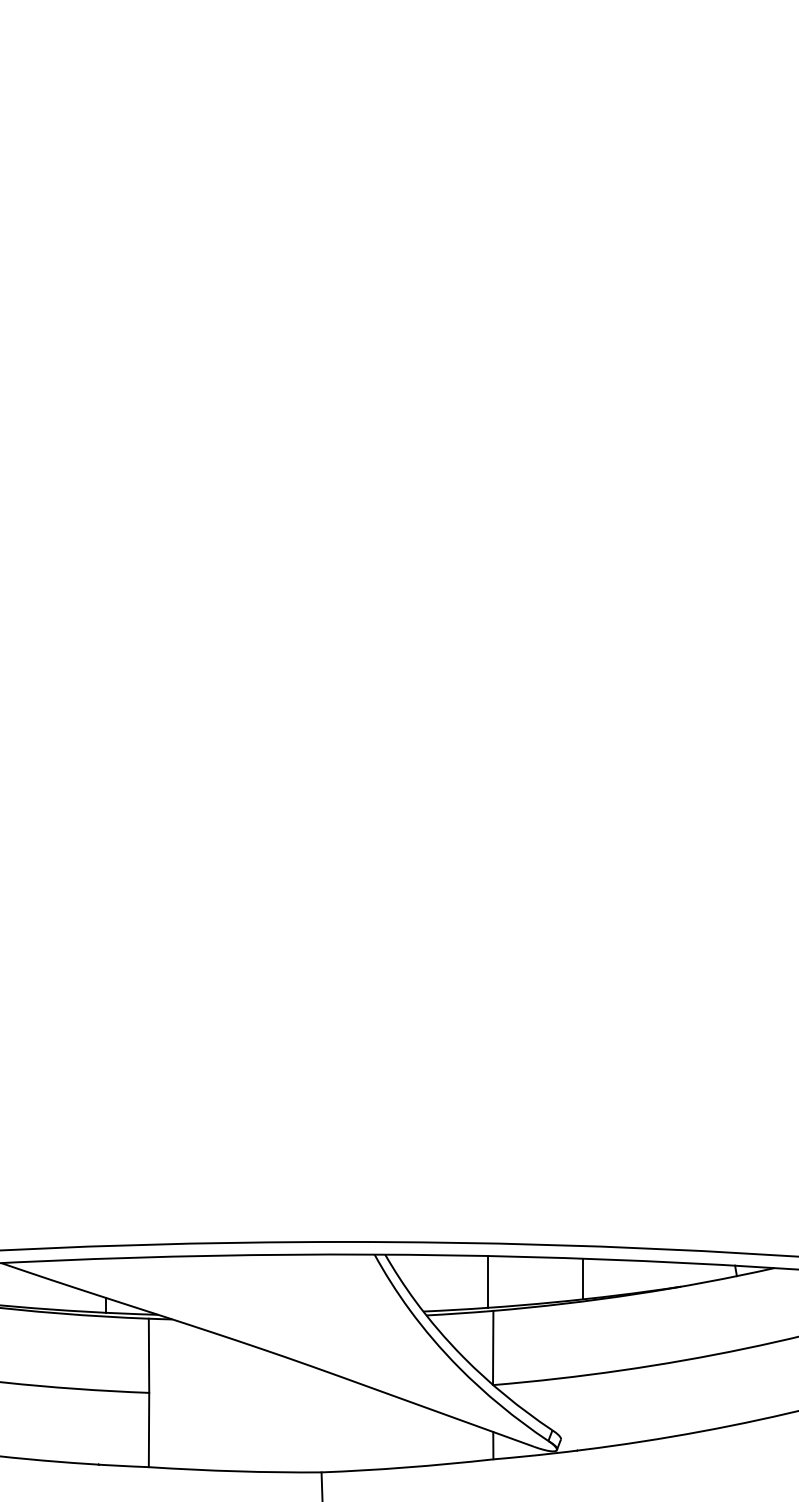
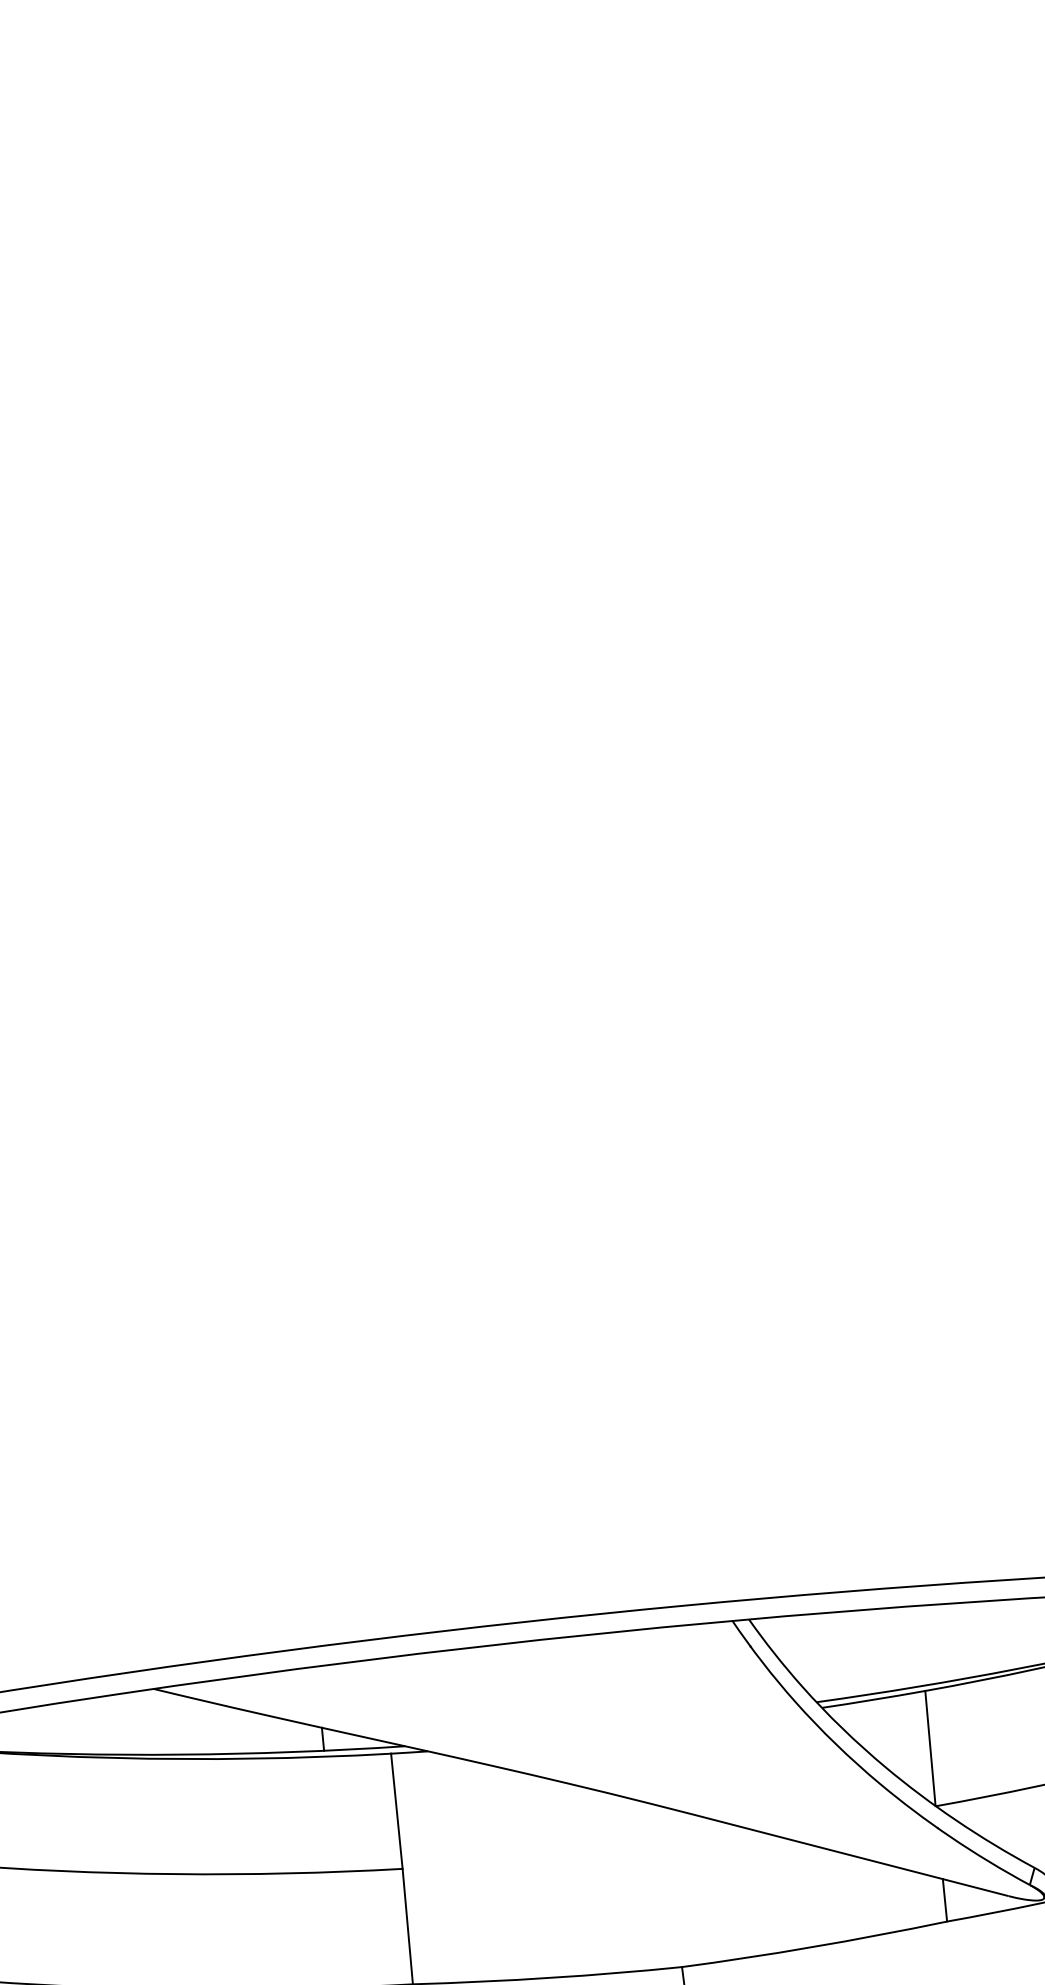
line: (487, 1281) -> (911, 1646), removed

